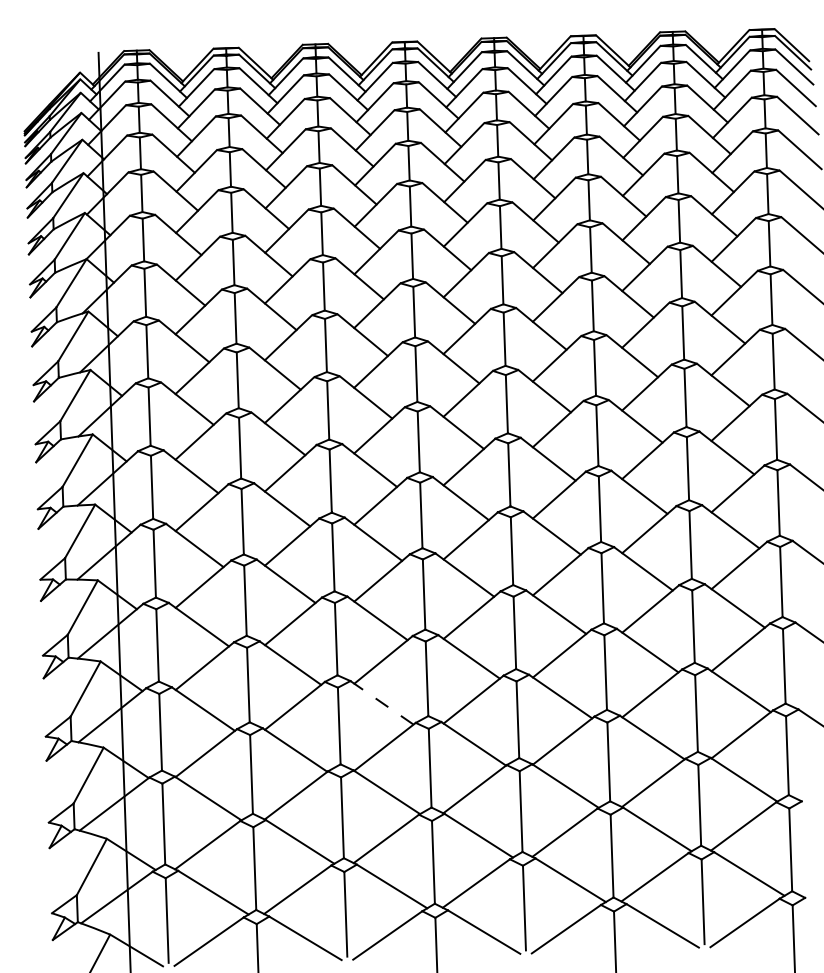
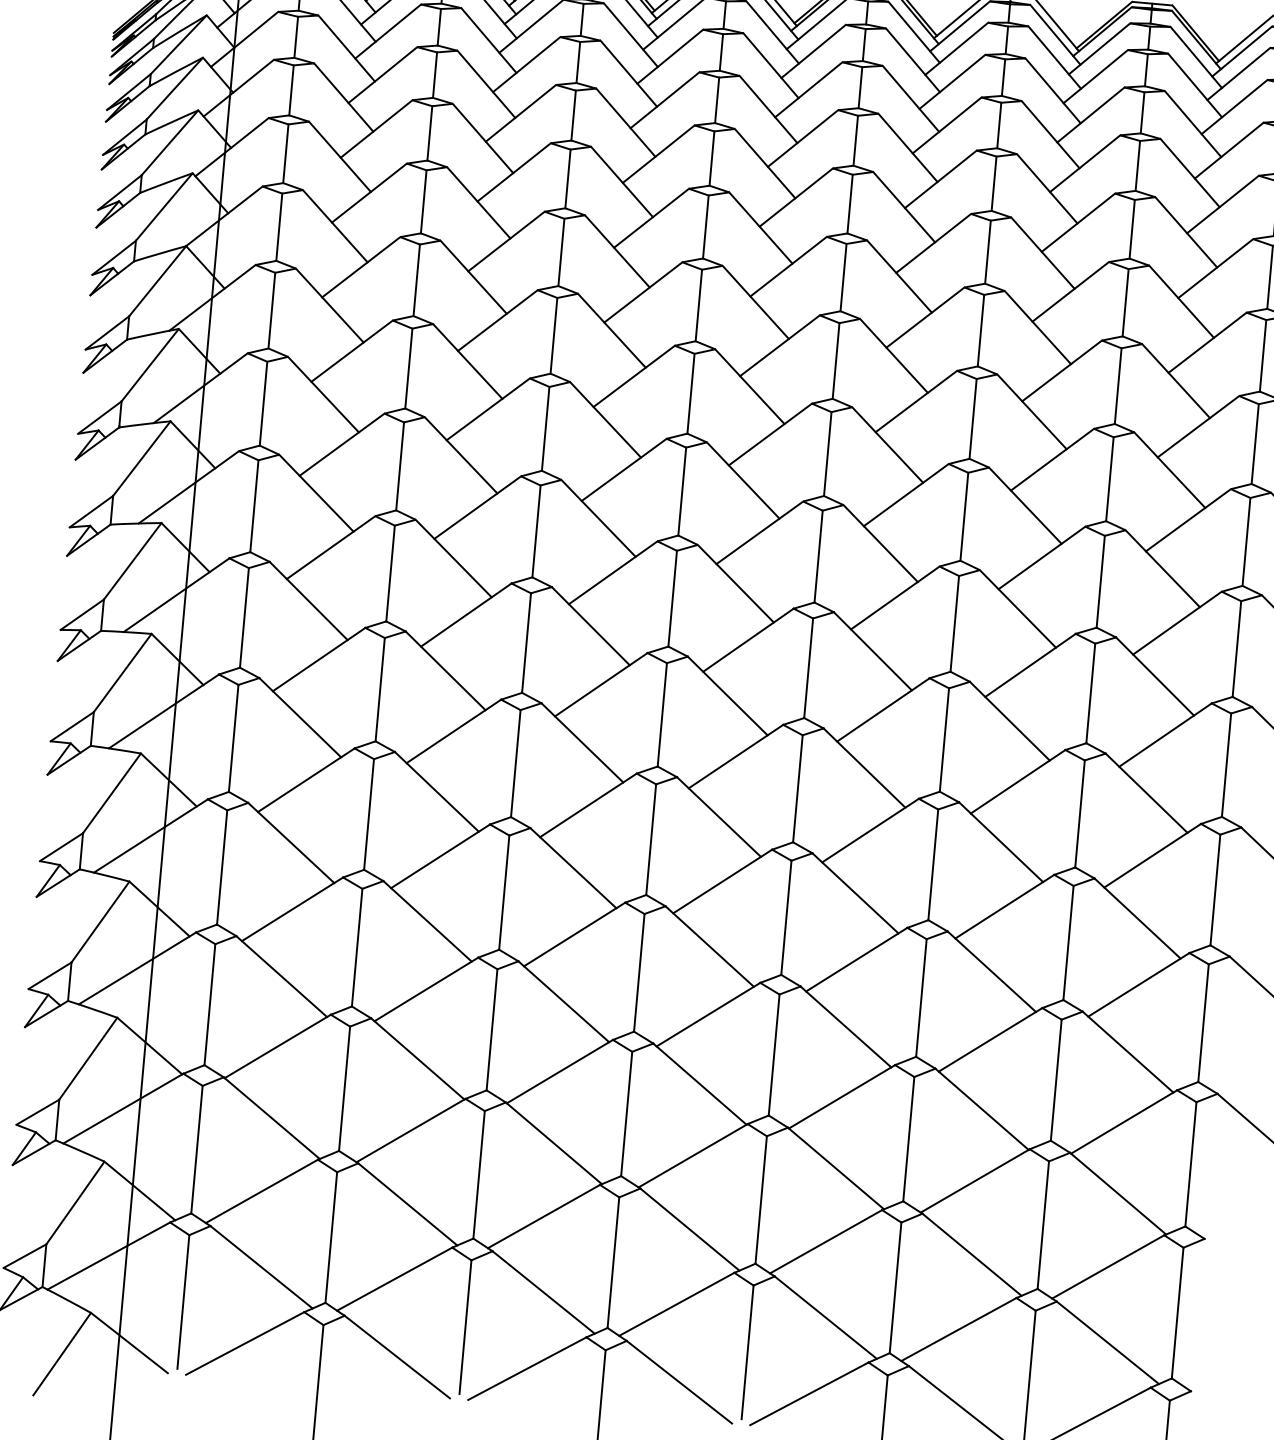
line: (382, 703) -> (564, 1002), dashed -> solid

